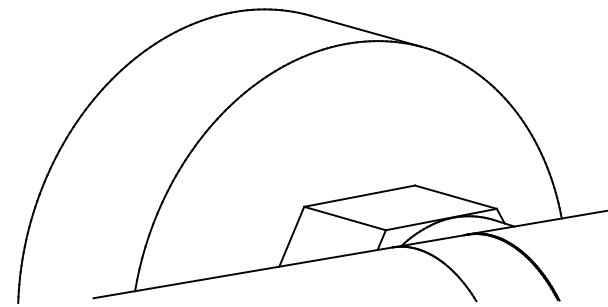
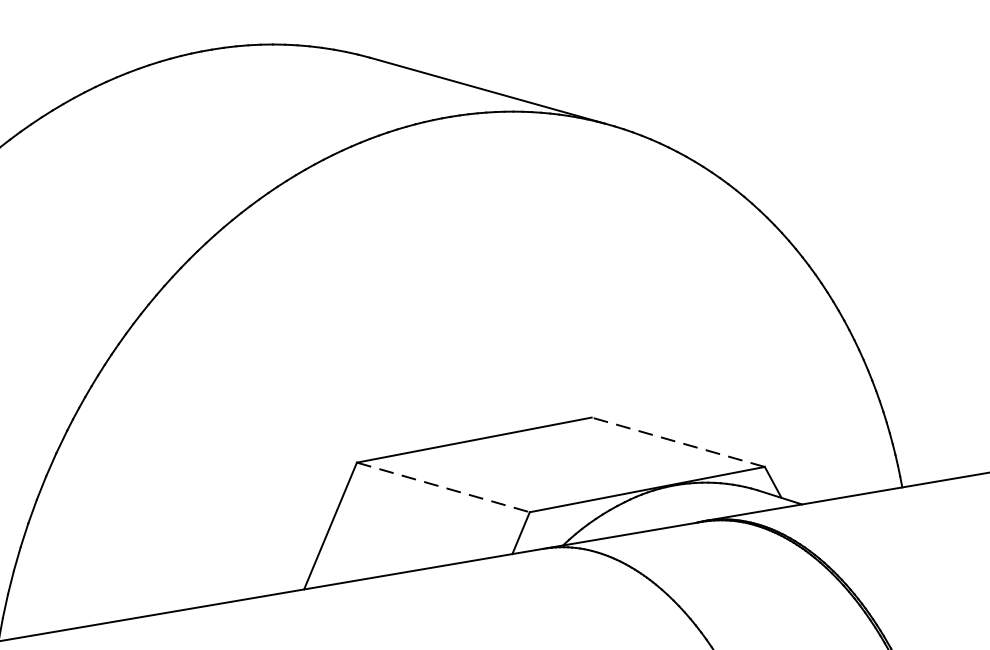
line: (455, 197) -> (677, 442), solid -> dashed
line: (345, 218) -> (444, 487), solid -> dashed

